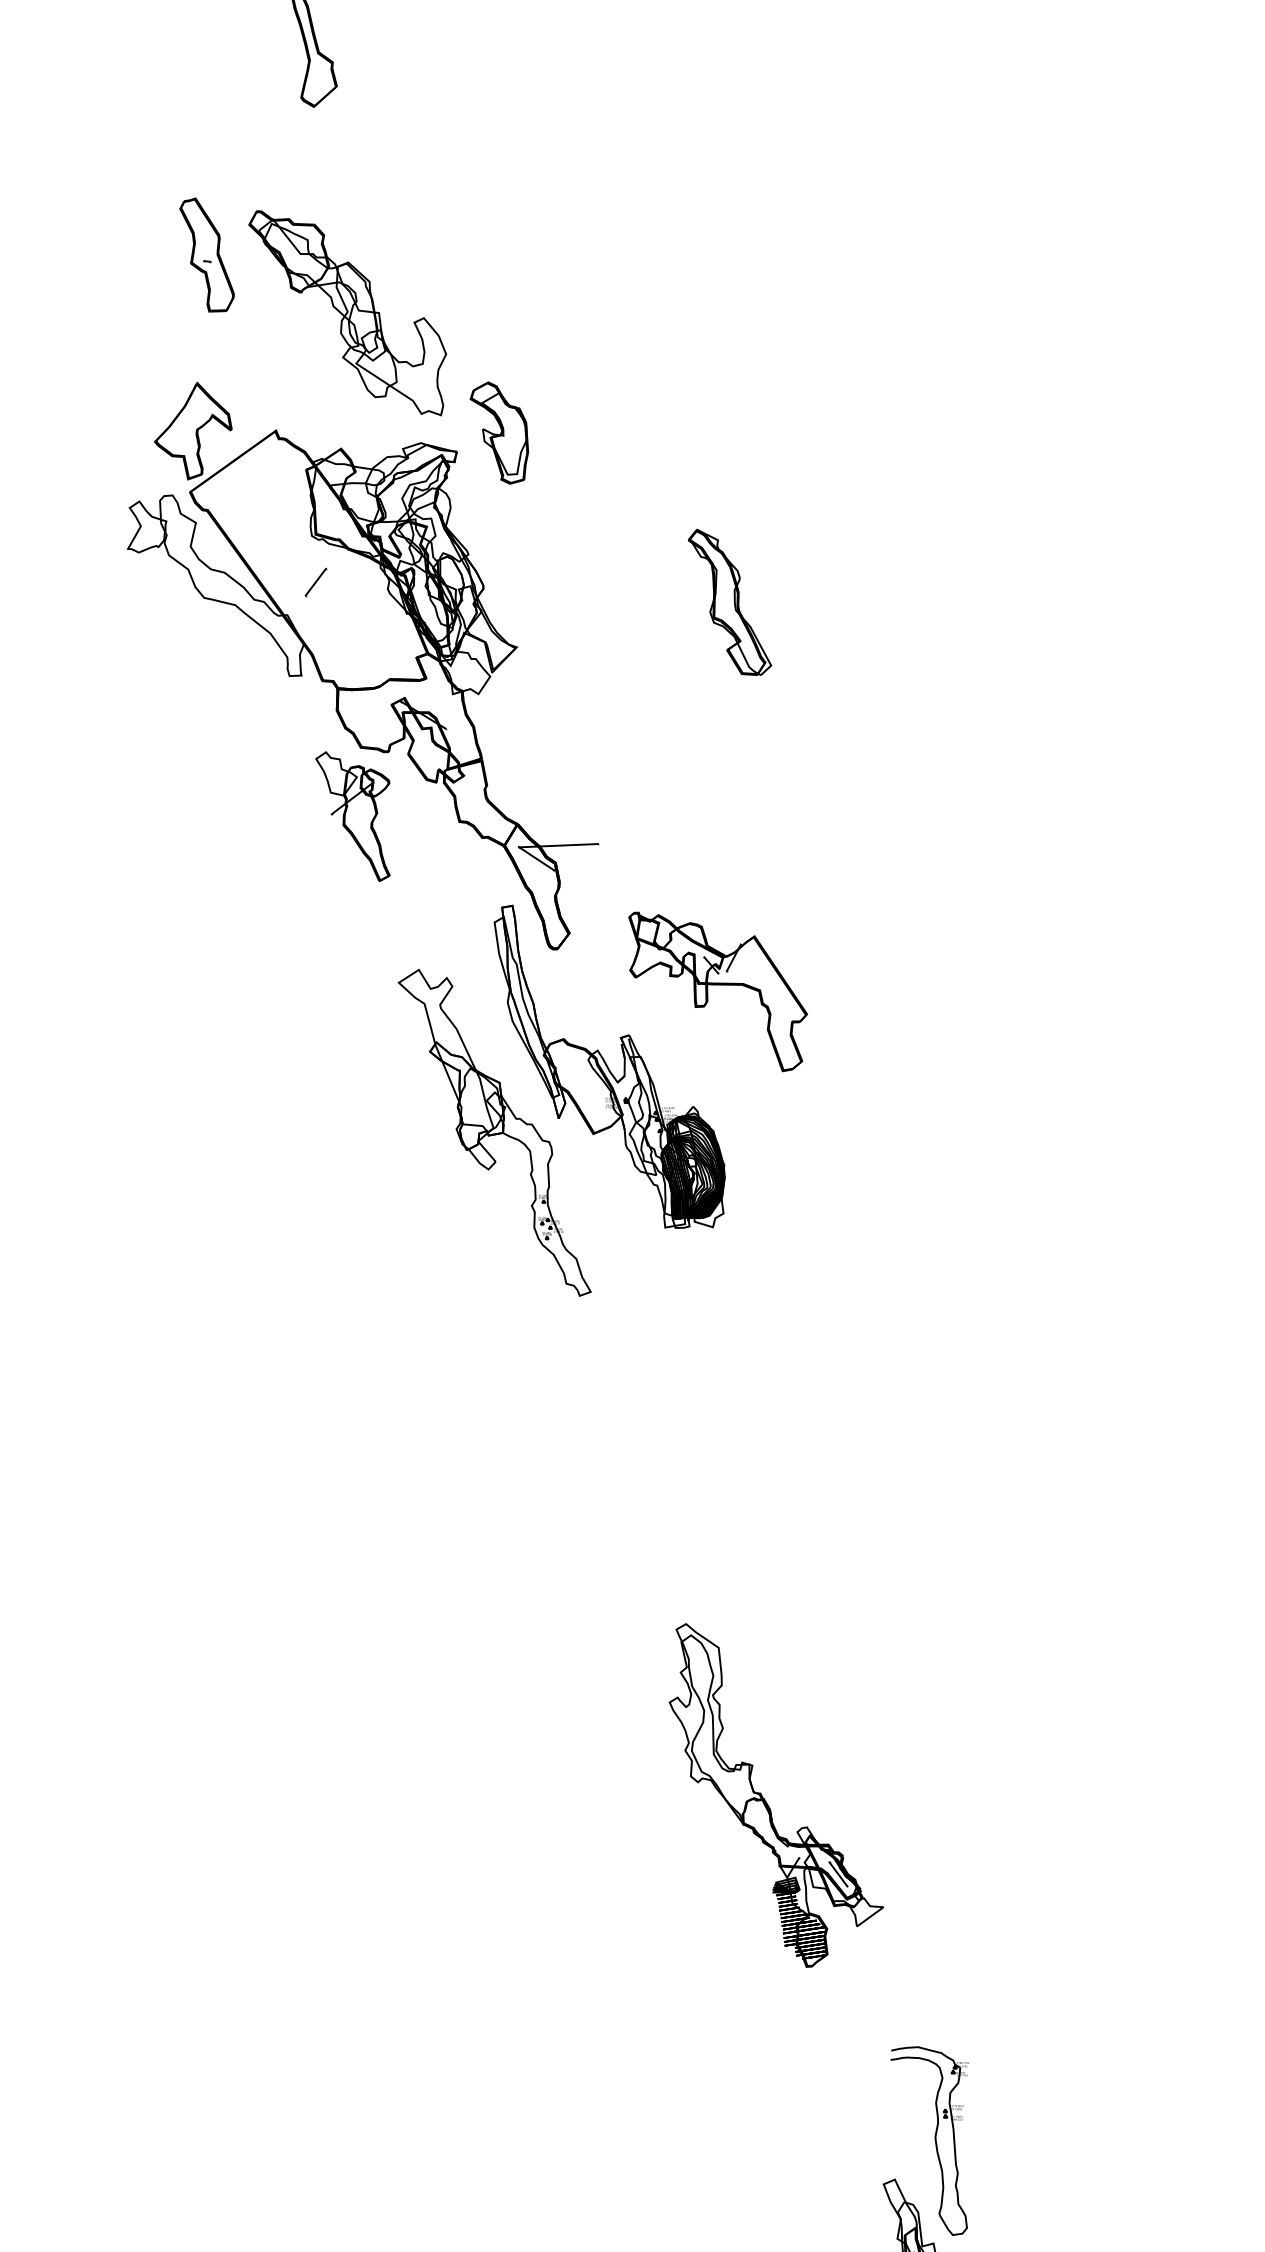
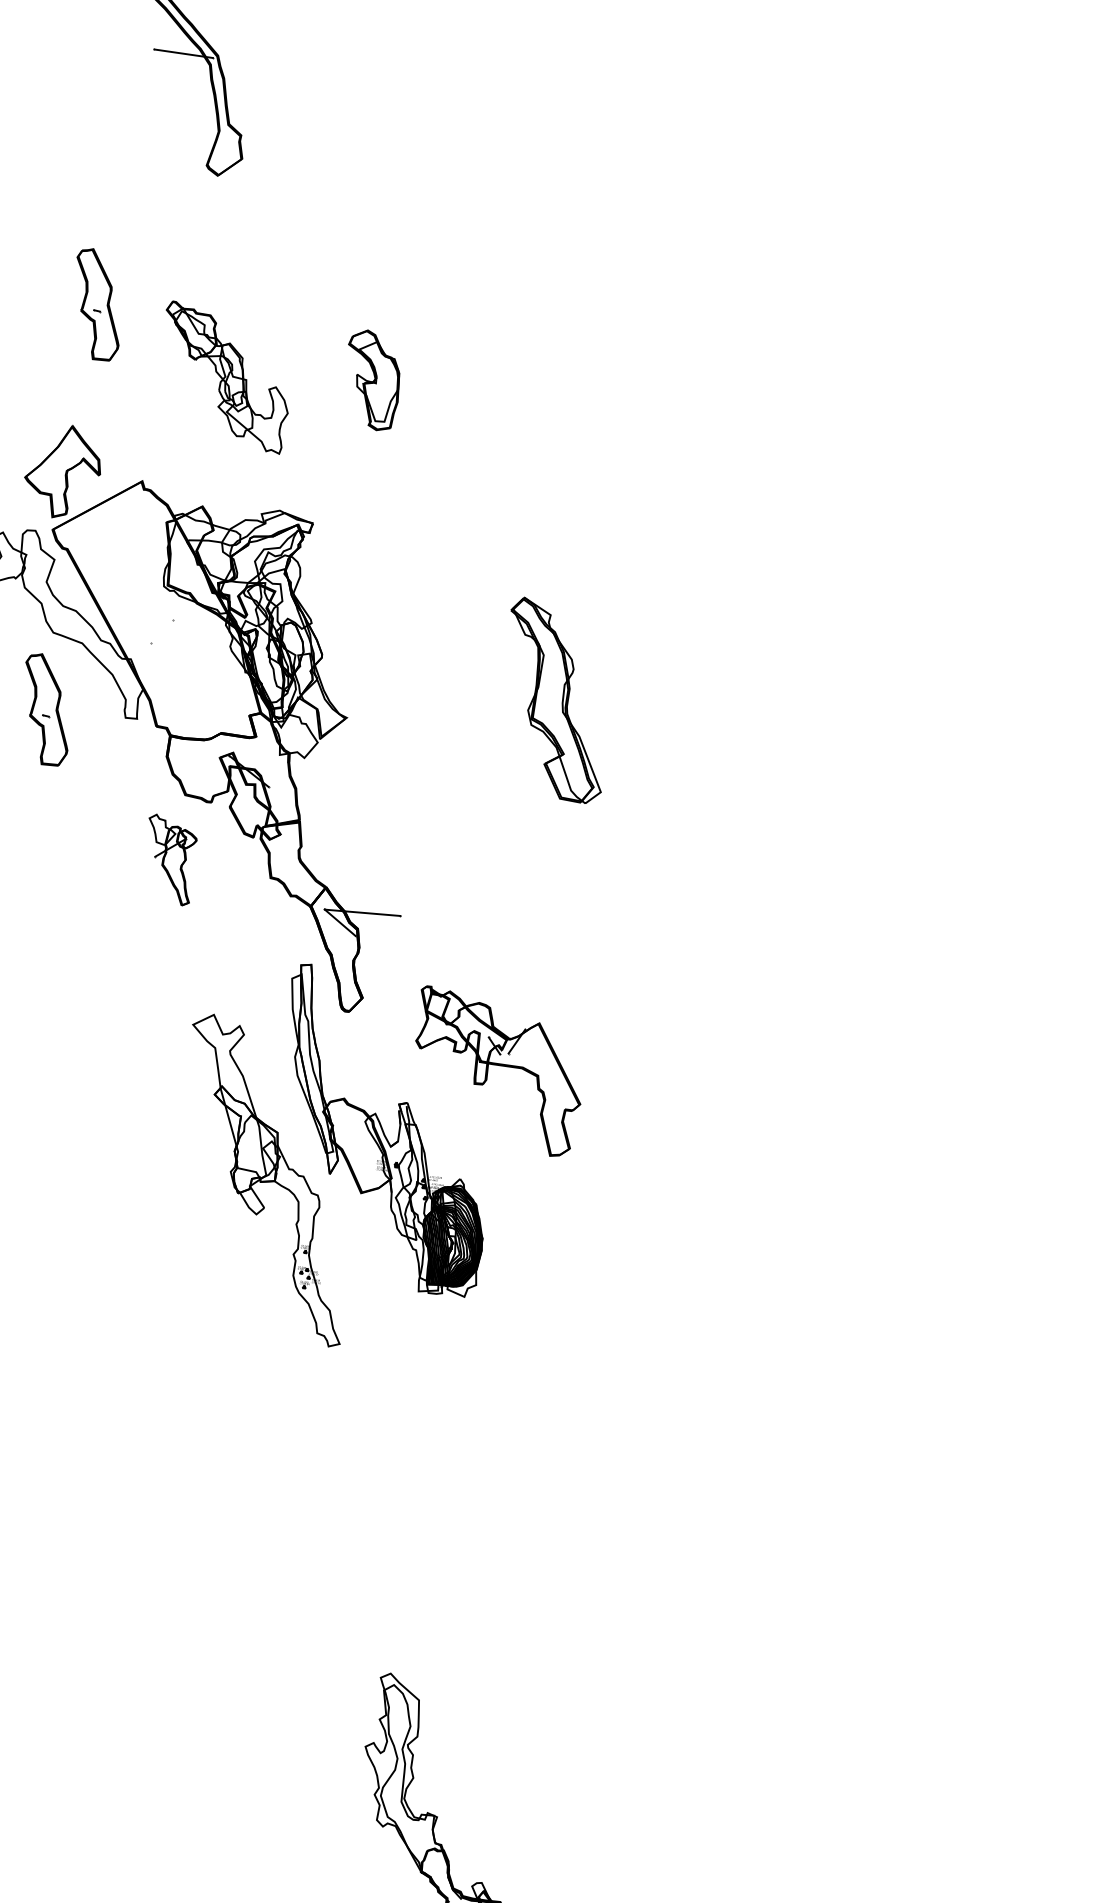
part: (347, 313) -> (224, 377), size x0.7
part: (499, 432) -> (372, 379), moved
line: (315, 581) -> (161, 630), removed
part: (729, 602) -> (555, 700), size x1.4
part: (206, 677) -> (45, 709), added
part: (352, 816) -> (168, 859), size x0.7

